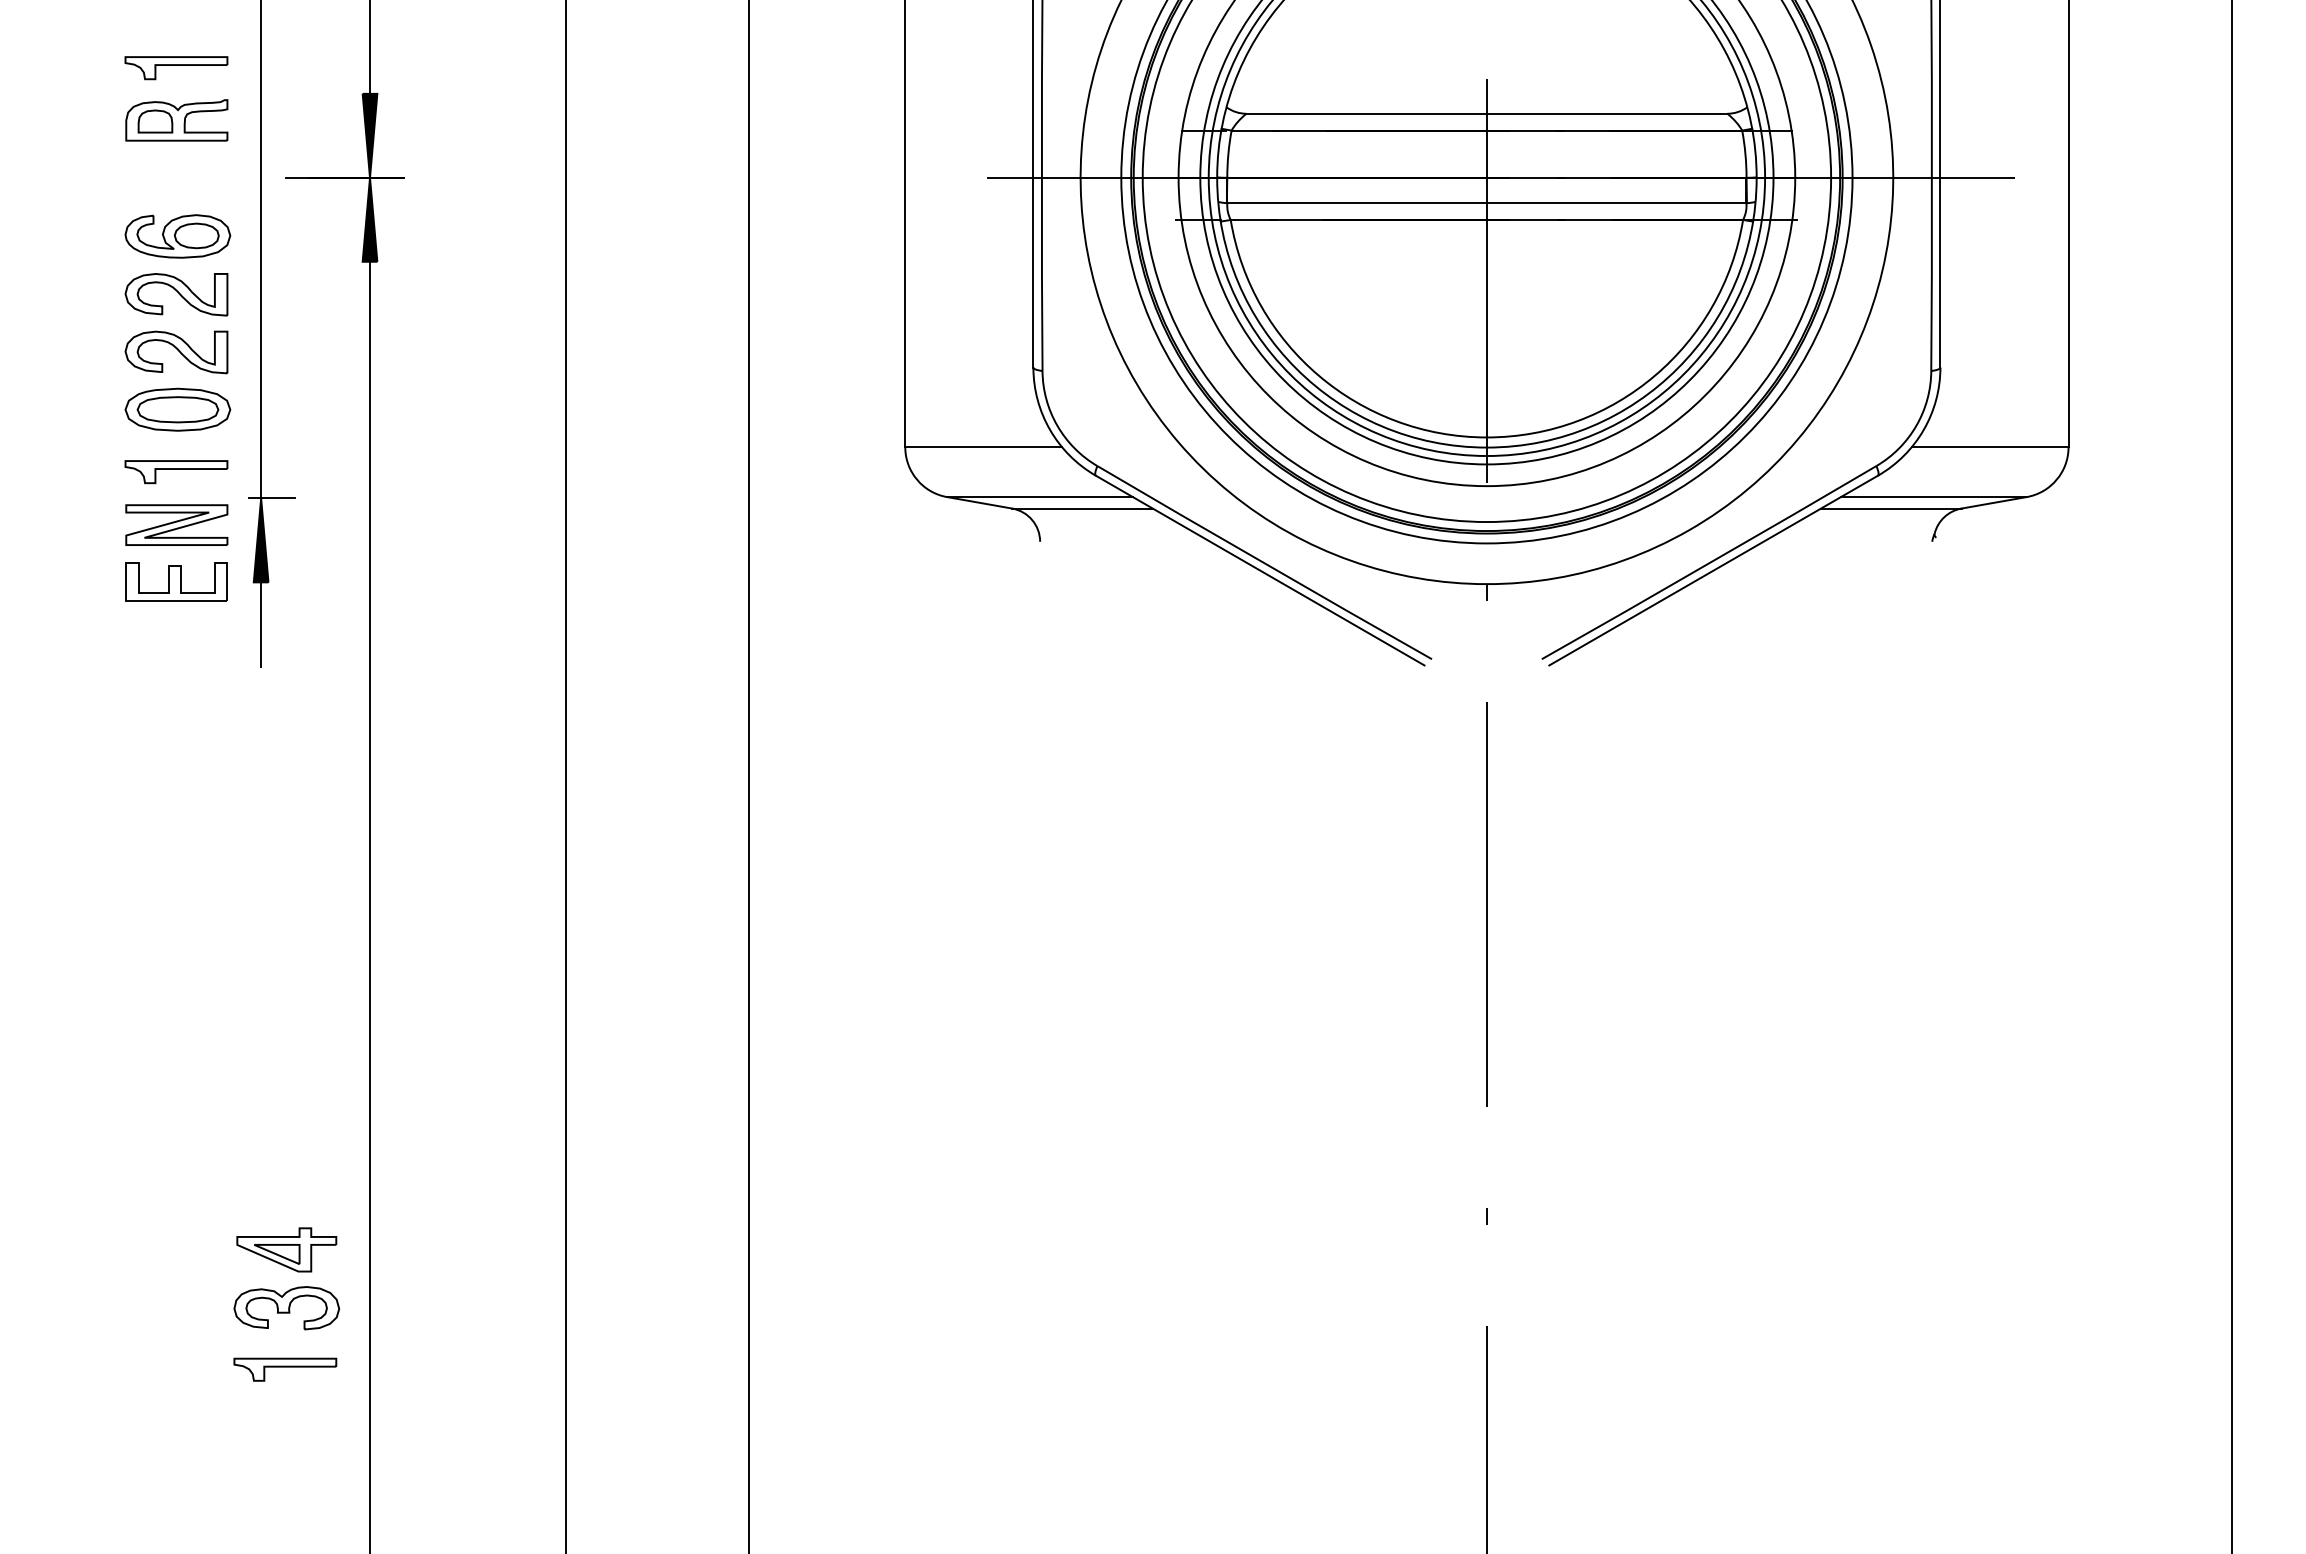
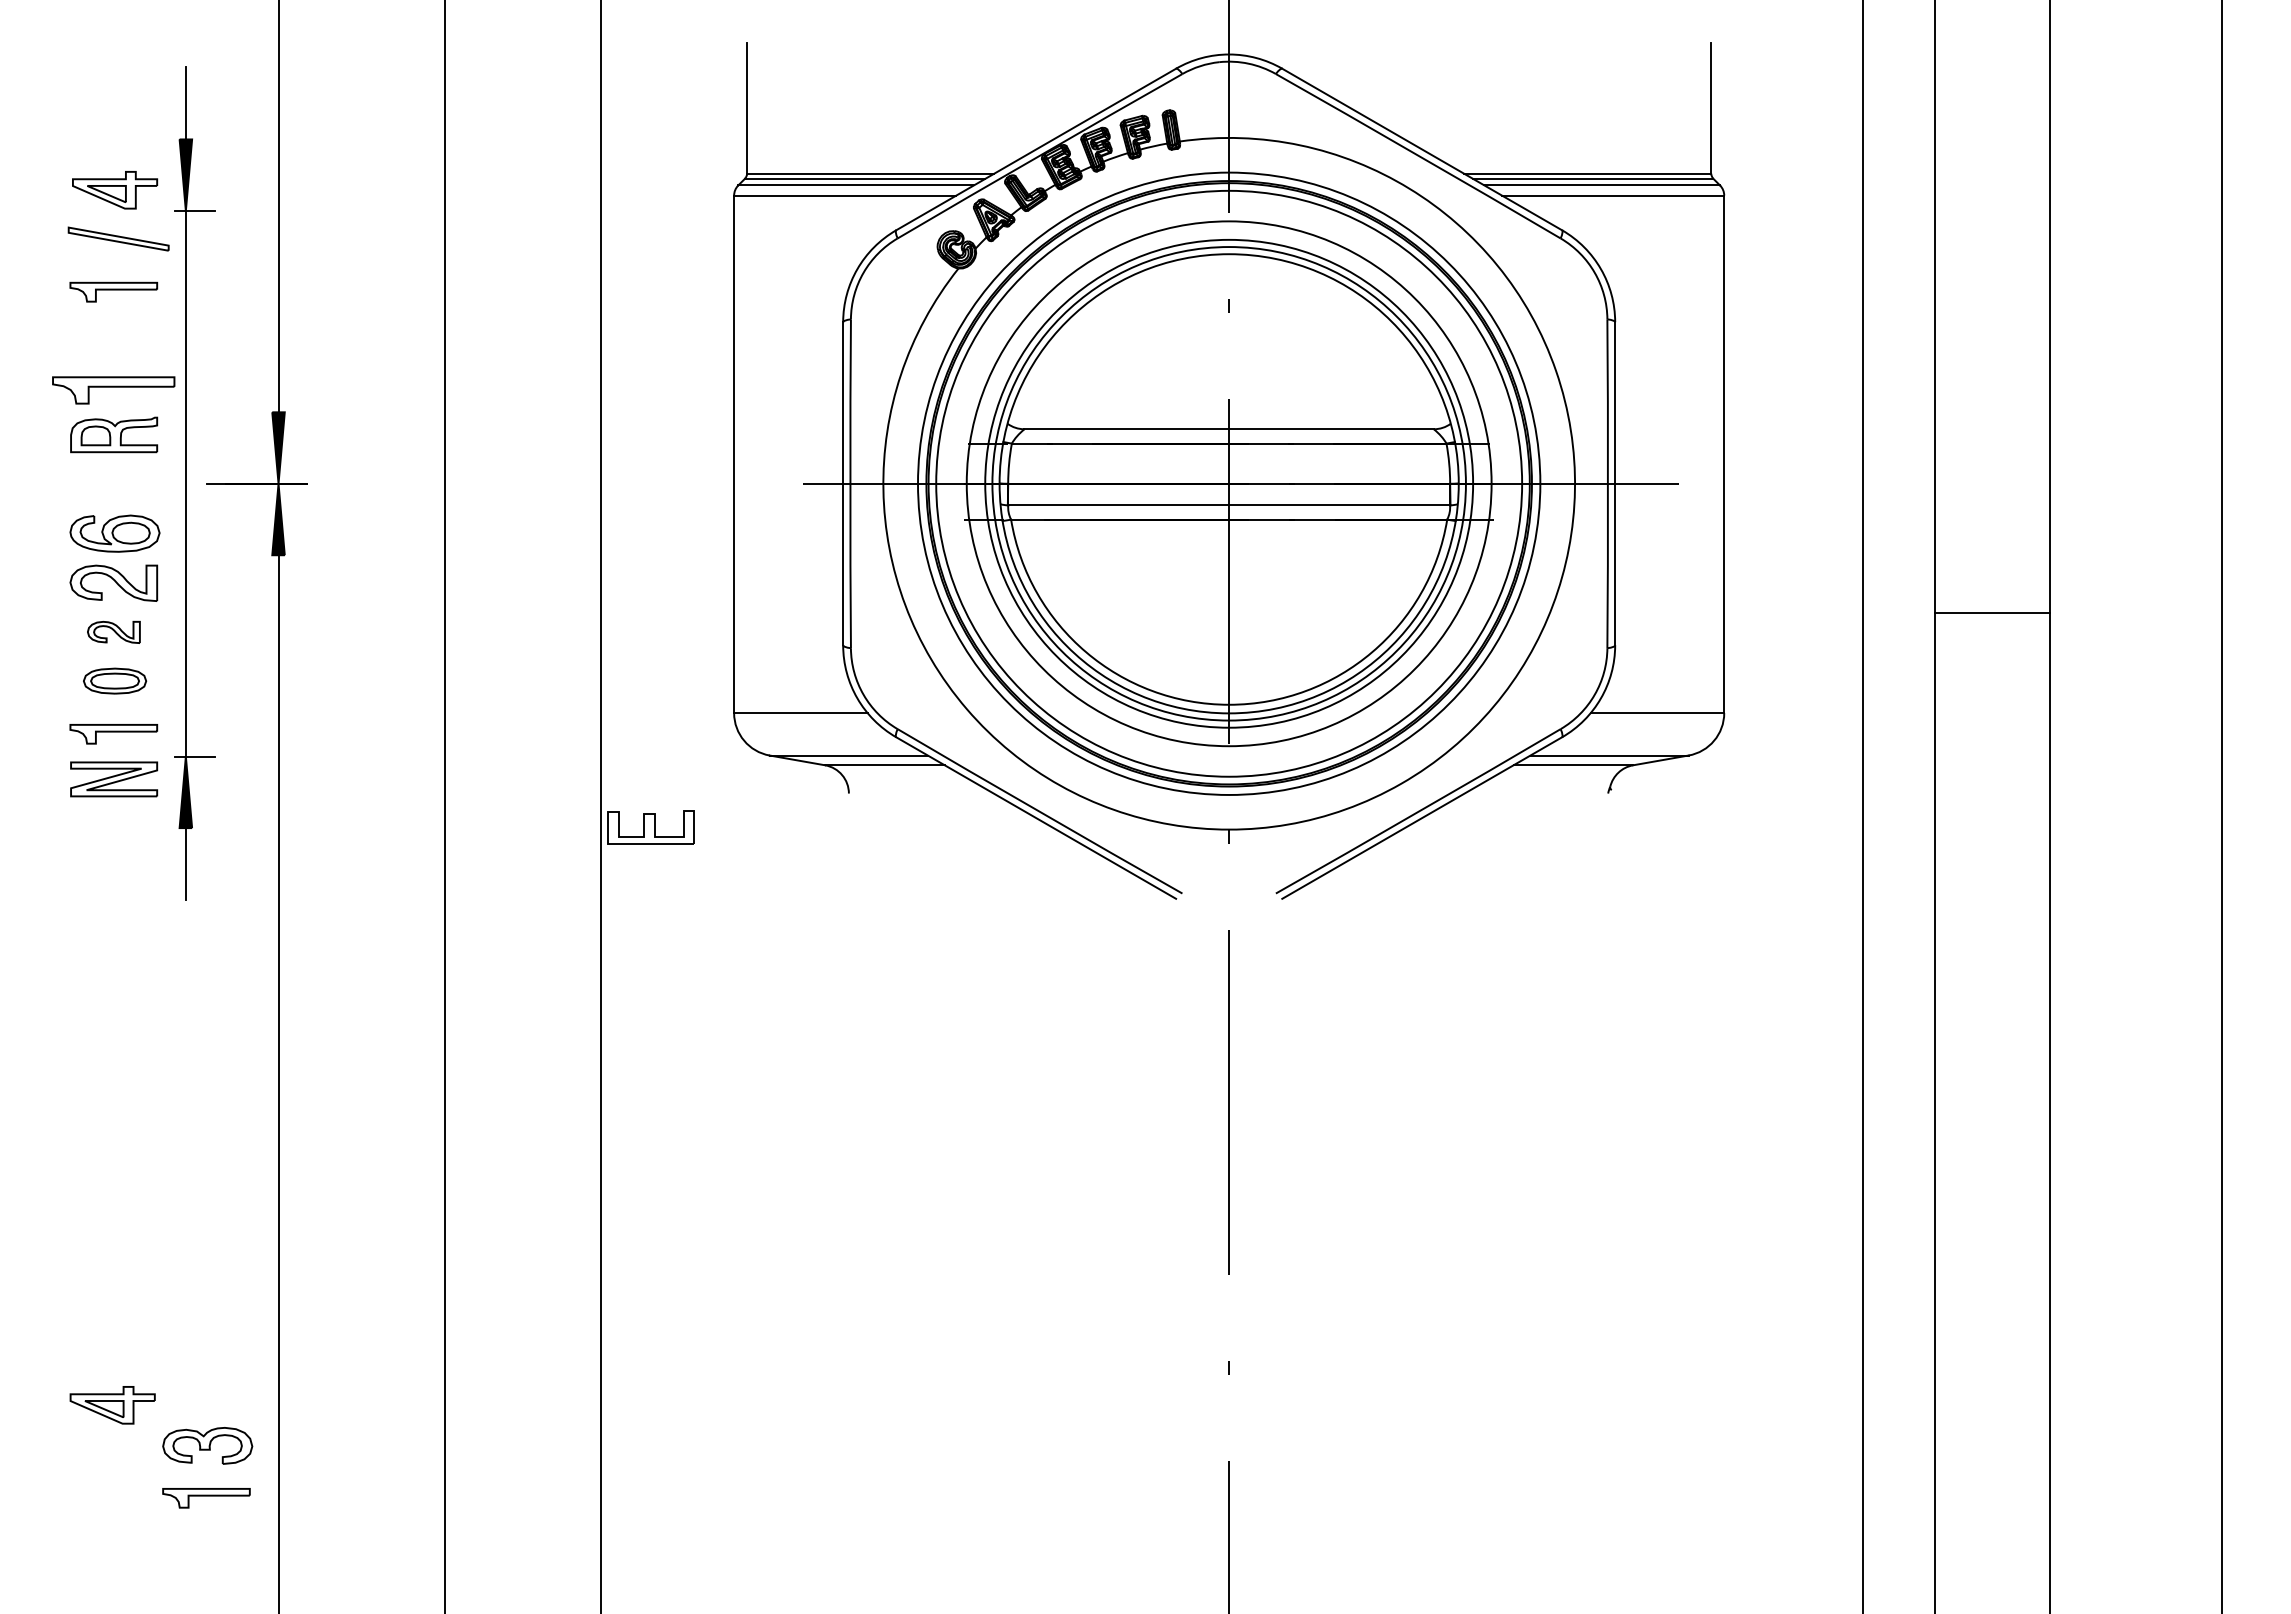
part: (176, 68) -> (113, 390), size x1.4
part: (176, 352) -> (113, 632), size x0.6
part: (177, 408) -> (114, 680), size x0.7
part: (176, 581) -> (650, 827), moved
part: (286, 1250) -> (112, 1405), moved

